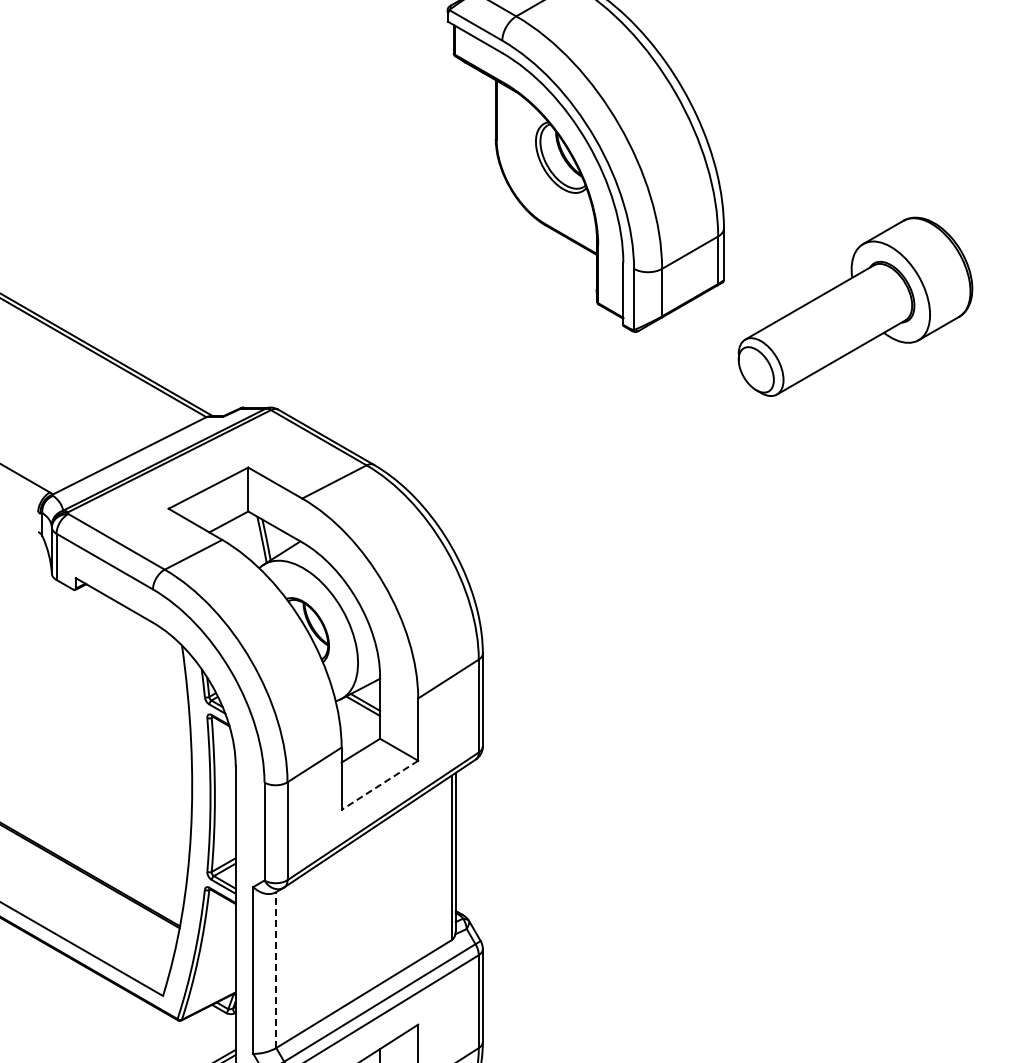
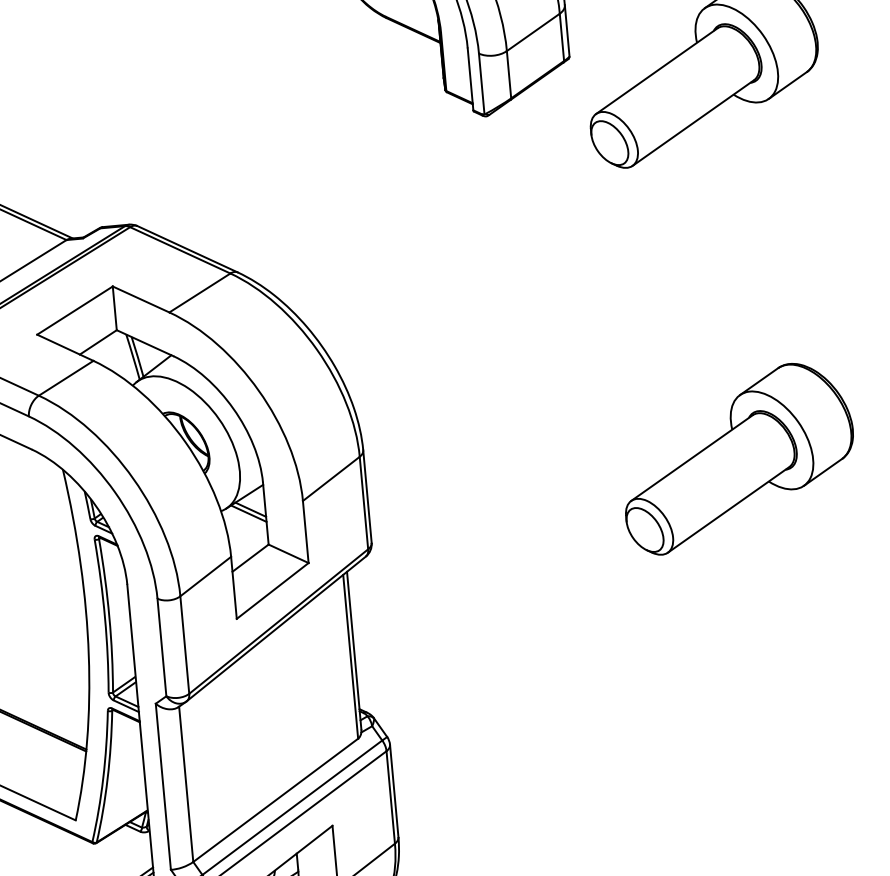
part: (855, 695) -> (738, 458), added
line: (379, 785) -> (272, 591), dashed -> solid
line: (276, 970) -> (186, 784), dashed -> solid

